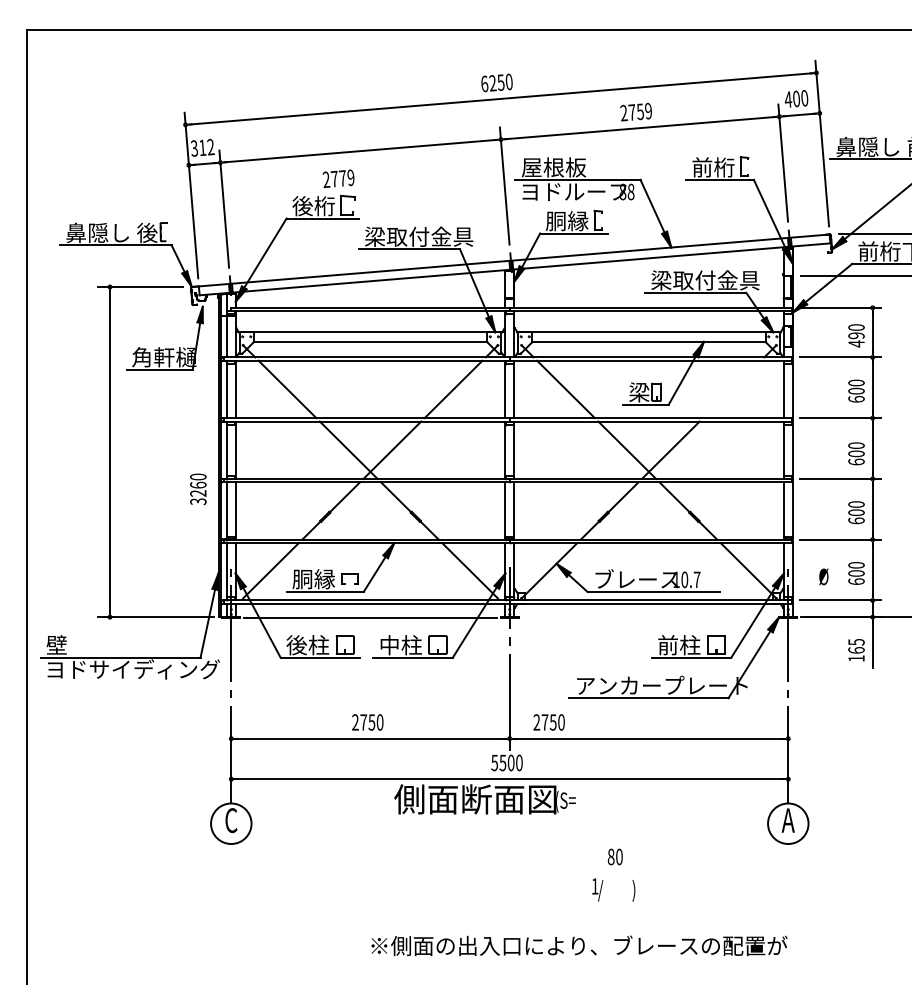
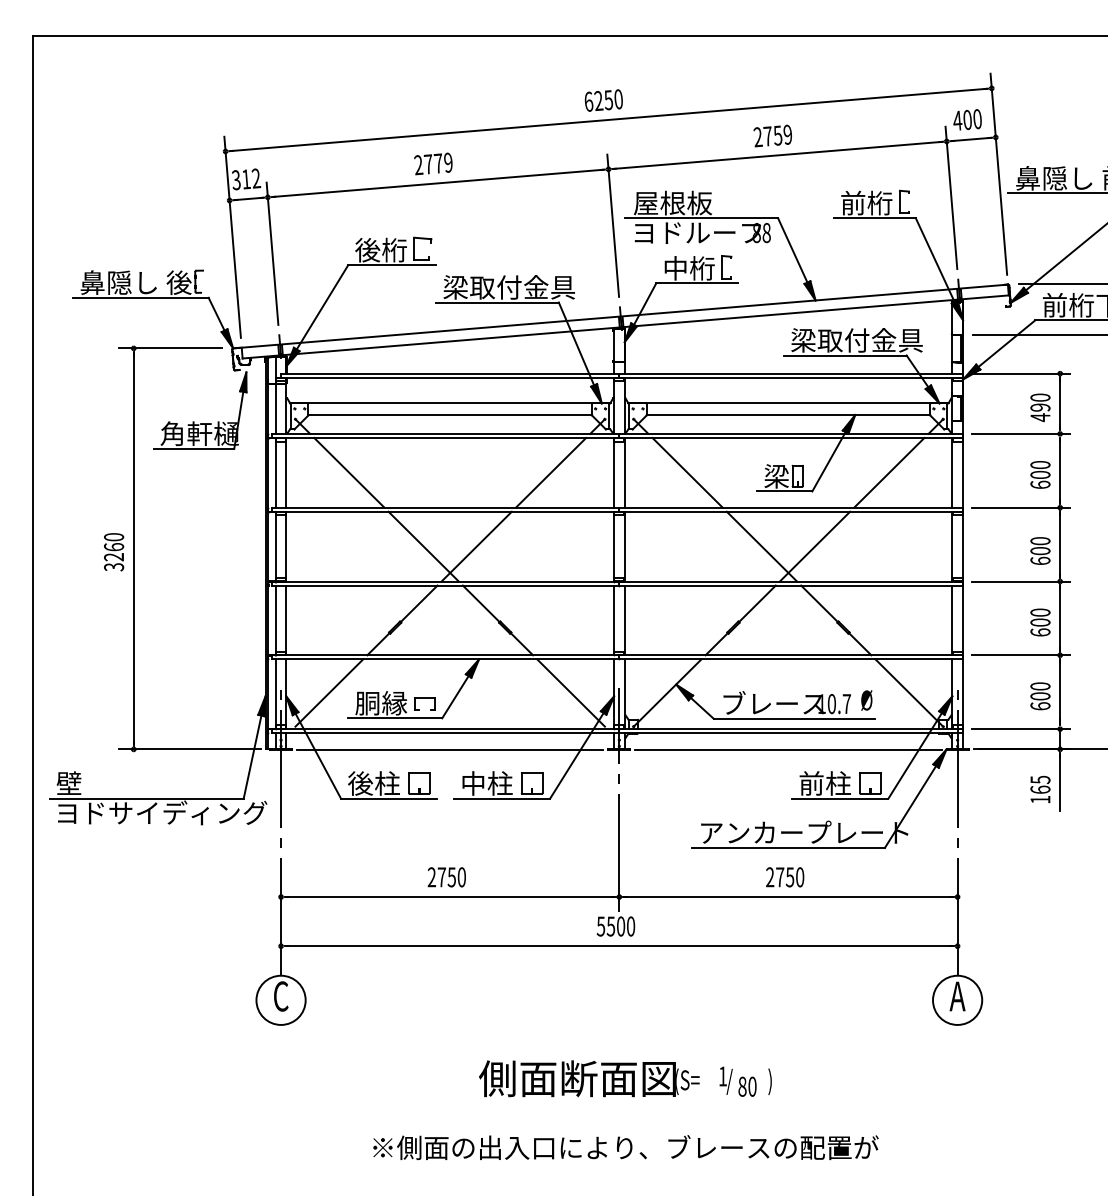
text: (338, 178) -> (433, 163), moved
text: (566, 221) -> (688, 268), 胴縁 -> 中桁
line: (732, 389) -> (889, 472), added
text: (198, 489) -> (114, 552), moved
text: (823, 576) -> (866, 700), moved
line: (649, 618) -> (788, 750), added
text: (549, 722) -> (785, 877), moved
text: (485, 799) -> (589, 1078), moved
text: (615, 856) -> (747, 1086), moved
text: (579, 945) -> (625, 1147), moved

